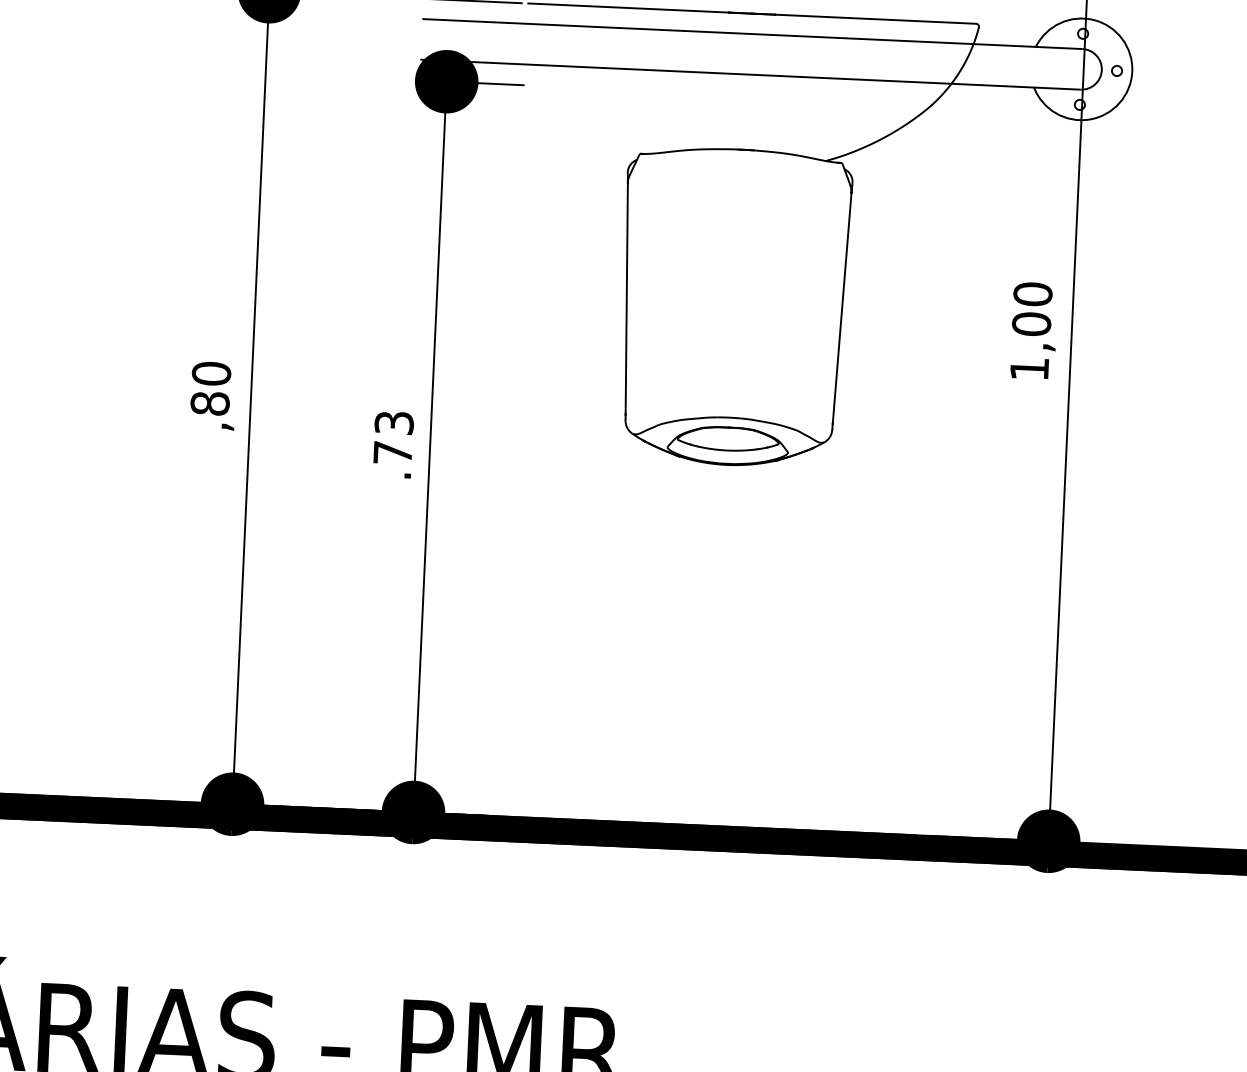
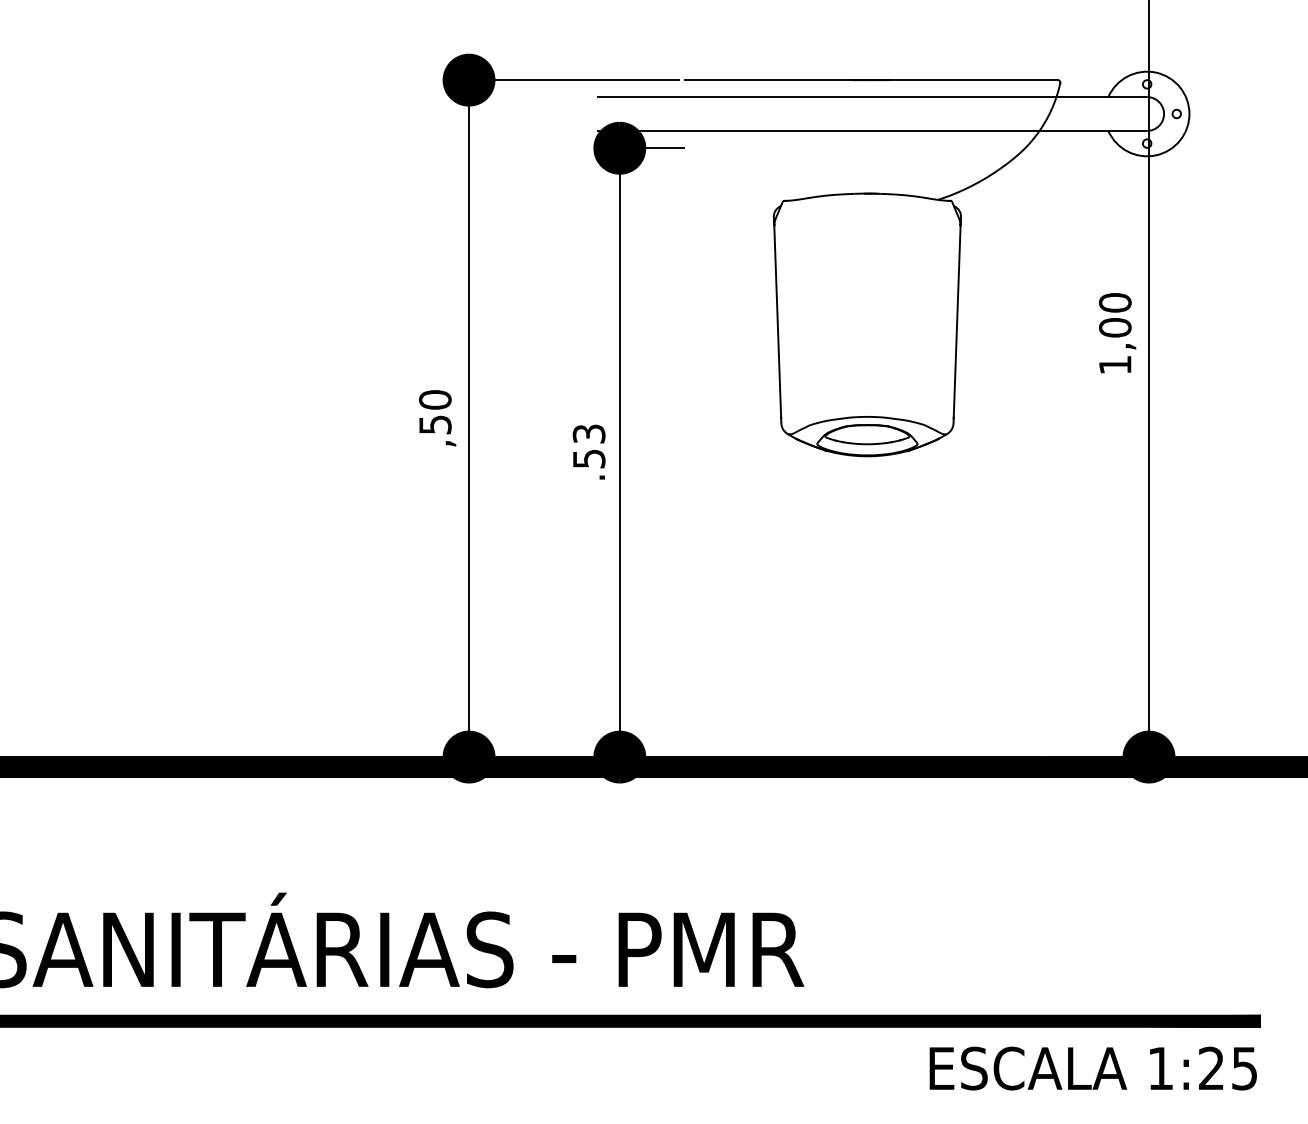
text: (210, 403) -> (435, 424), ,80 -> ,50
text: (393, 452) -> (589, 458), .73 -> .53

